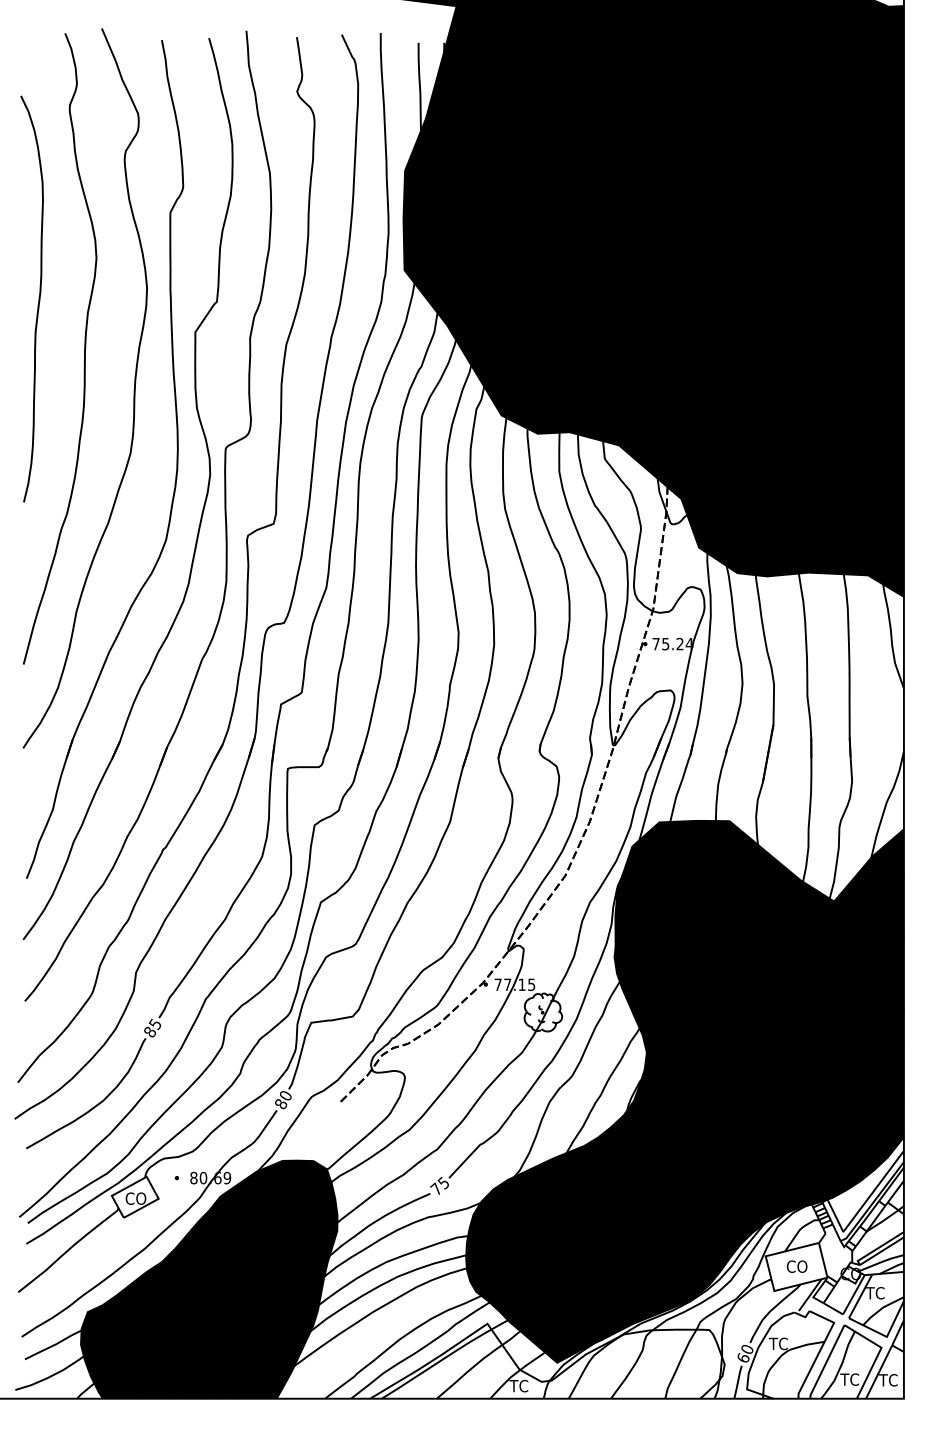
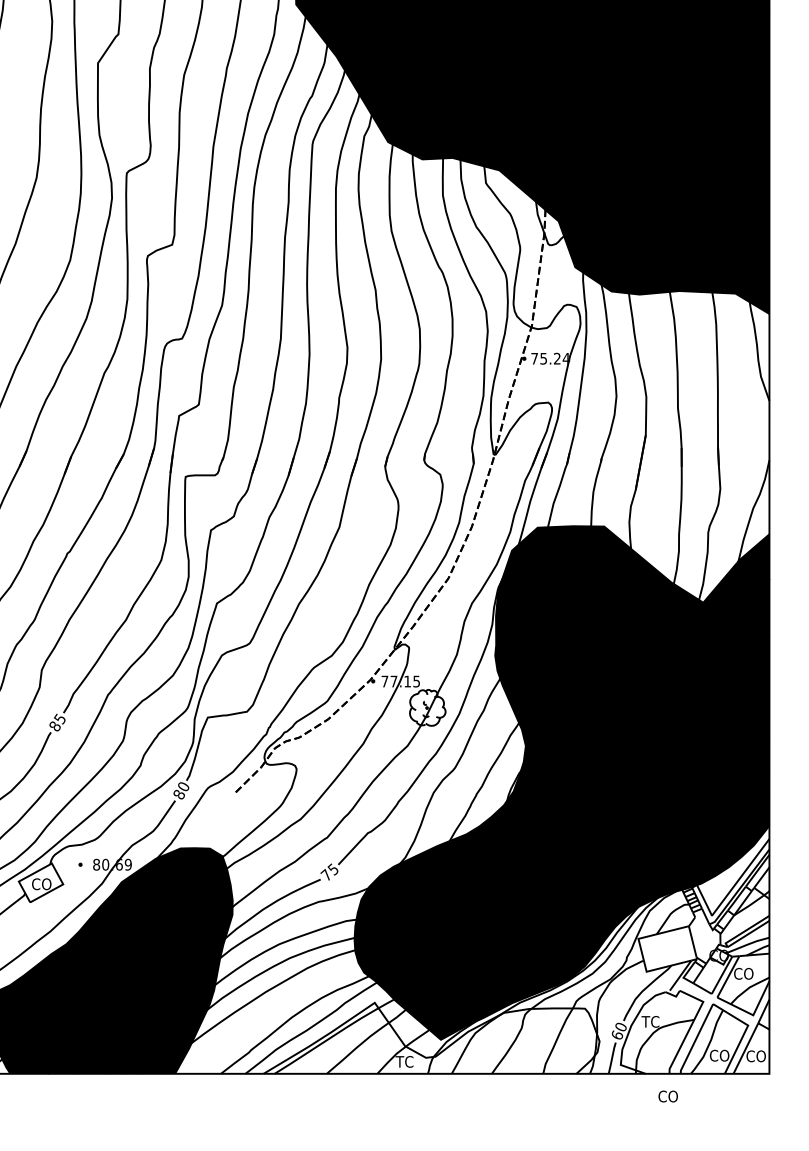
text: (796, 1266) -> (667, 1096), moved
text: (876, 1293) -> (743, 974), TC -> CO
text: (850, 1379) -> (718, 1055), TC -> CO
text: (889, 1380) -> (755, 1056), TC -> CO

